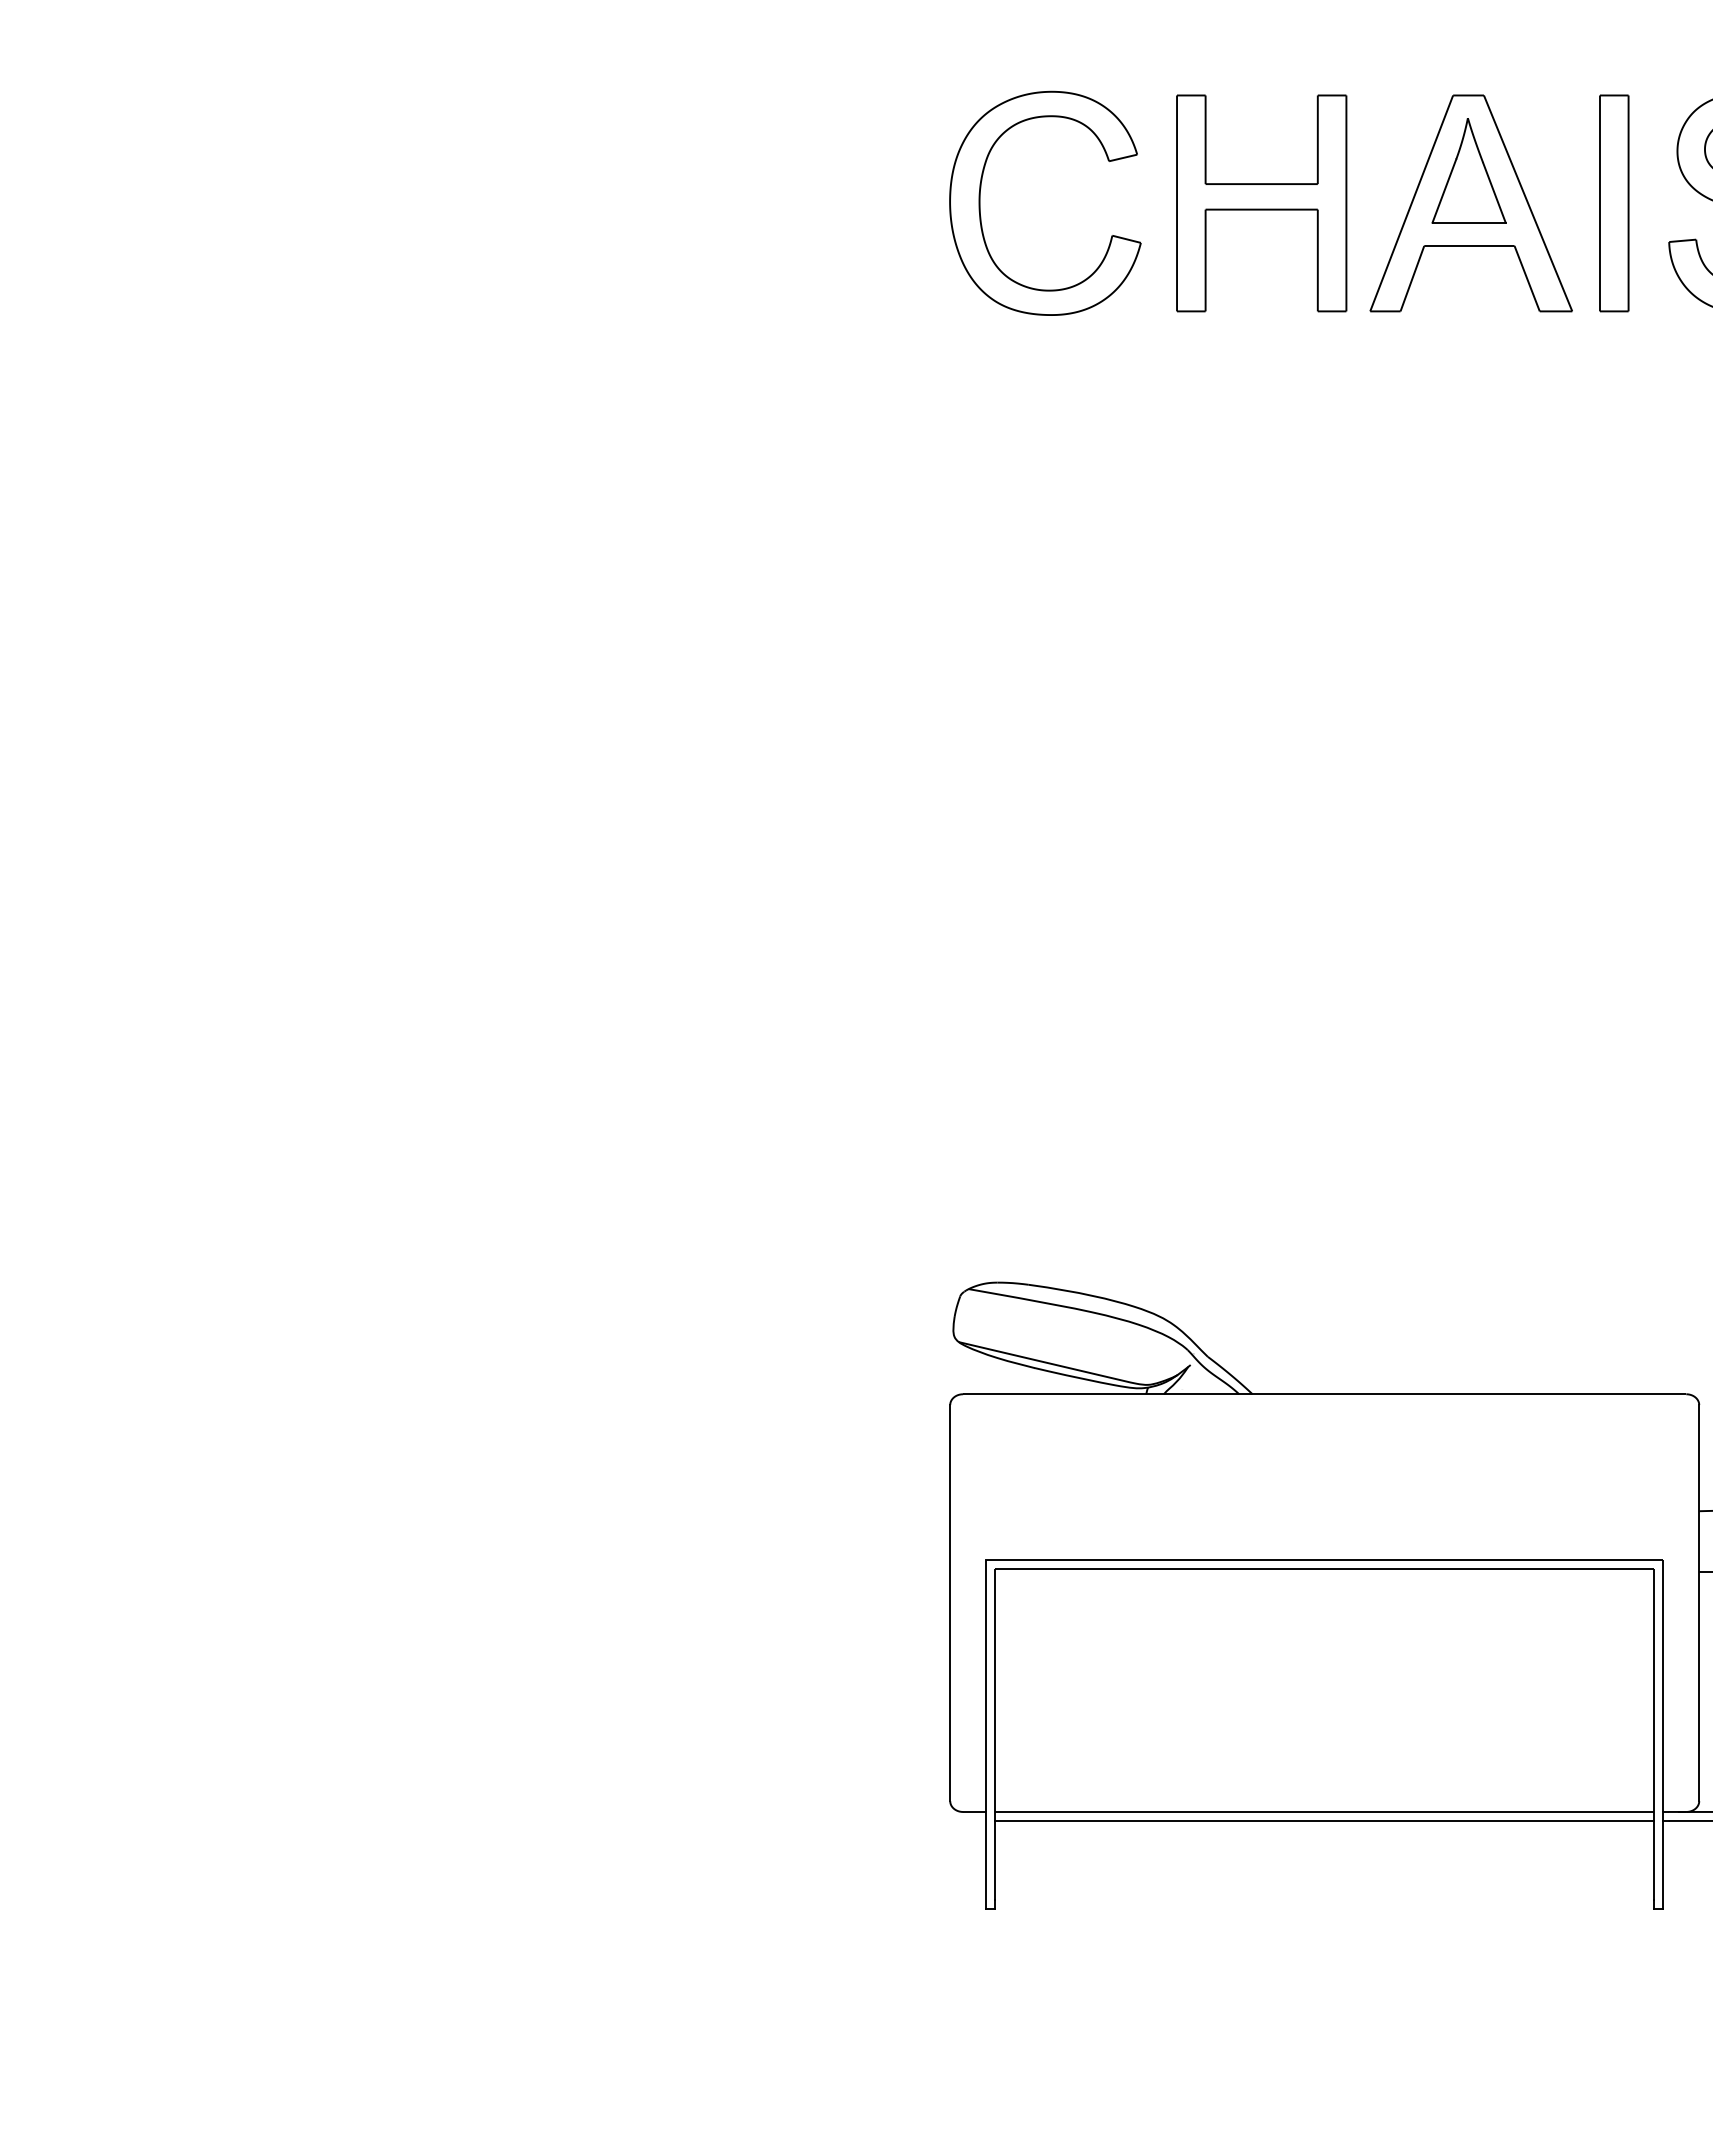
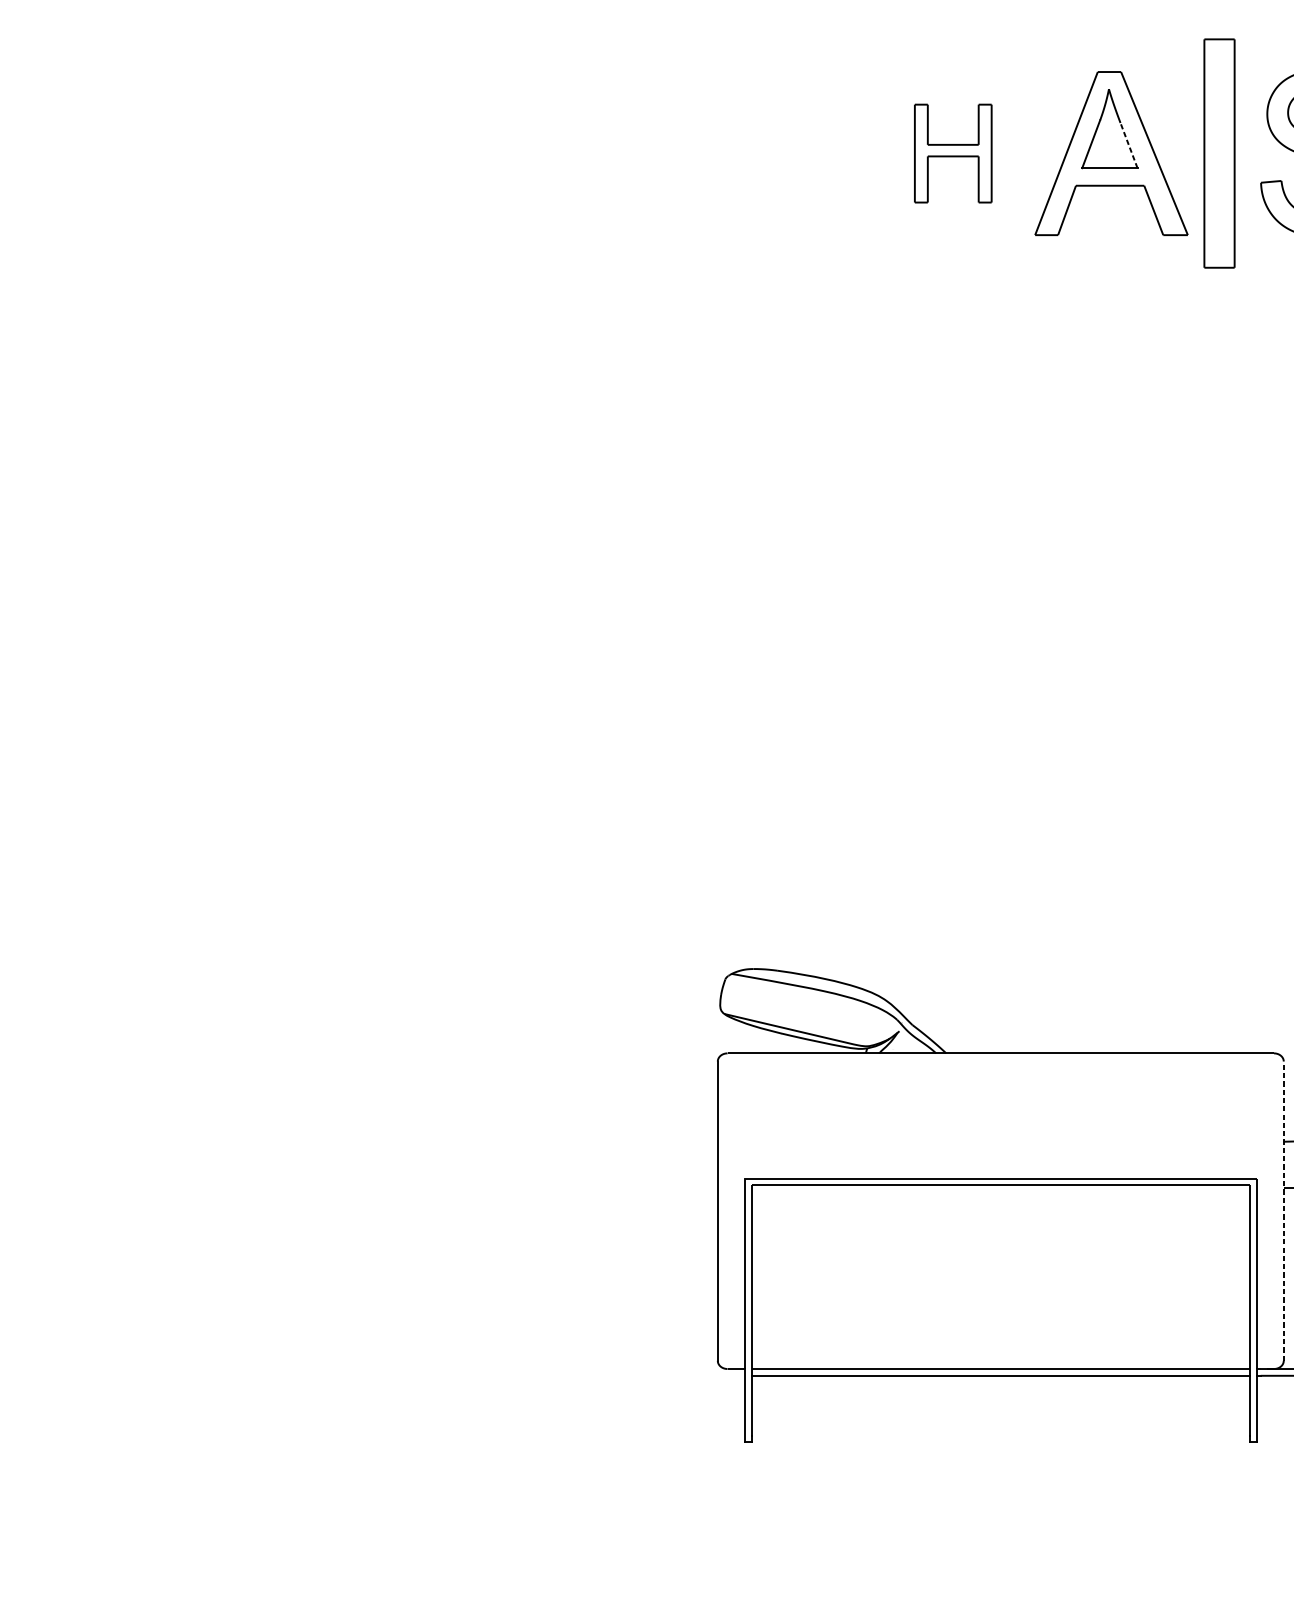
line: (1494, 192) -> (1129, 145), solid -> dashed
part: (980, 202) -> (740, 152), removed
part: (1261, 203) -> (953, 153), size x0.6
part: (1614, 203) -> (1219, 153), size x1.4
line: (1699, 1602) -> (1283, 1210), solid -> dashed

